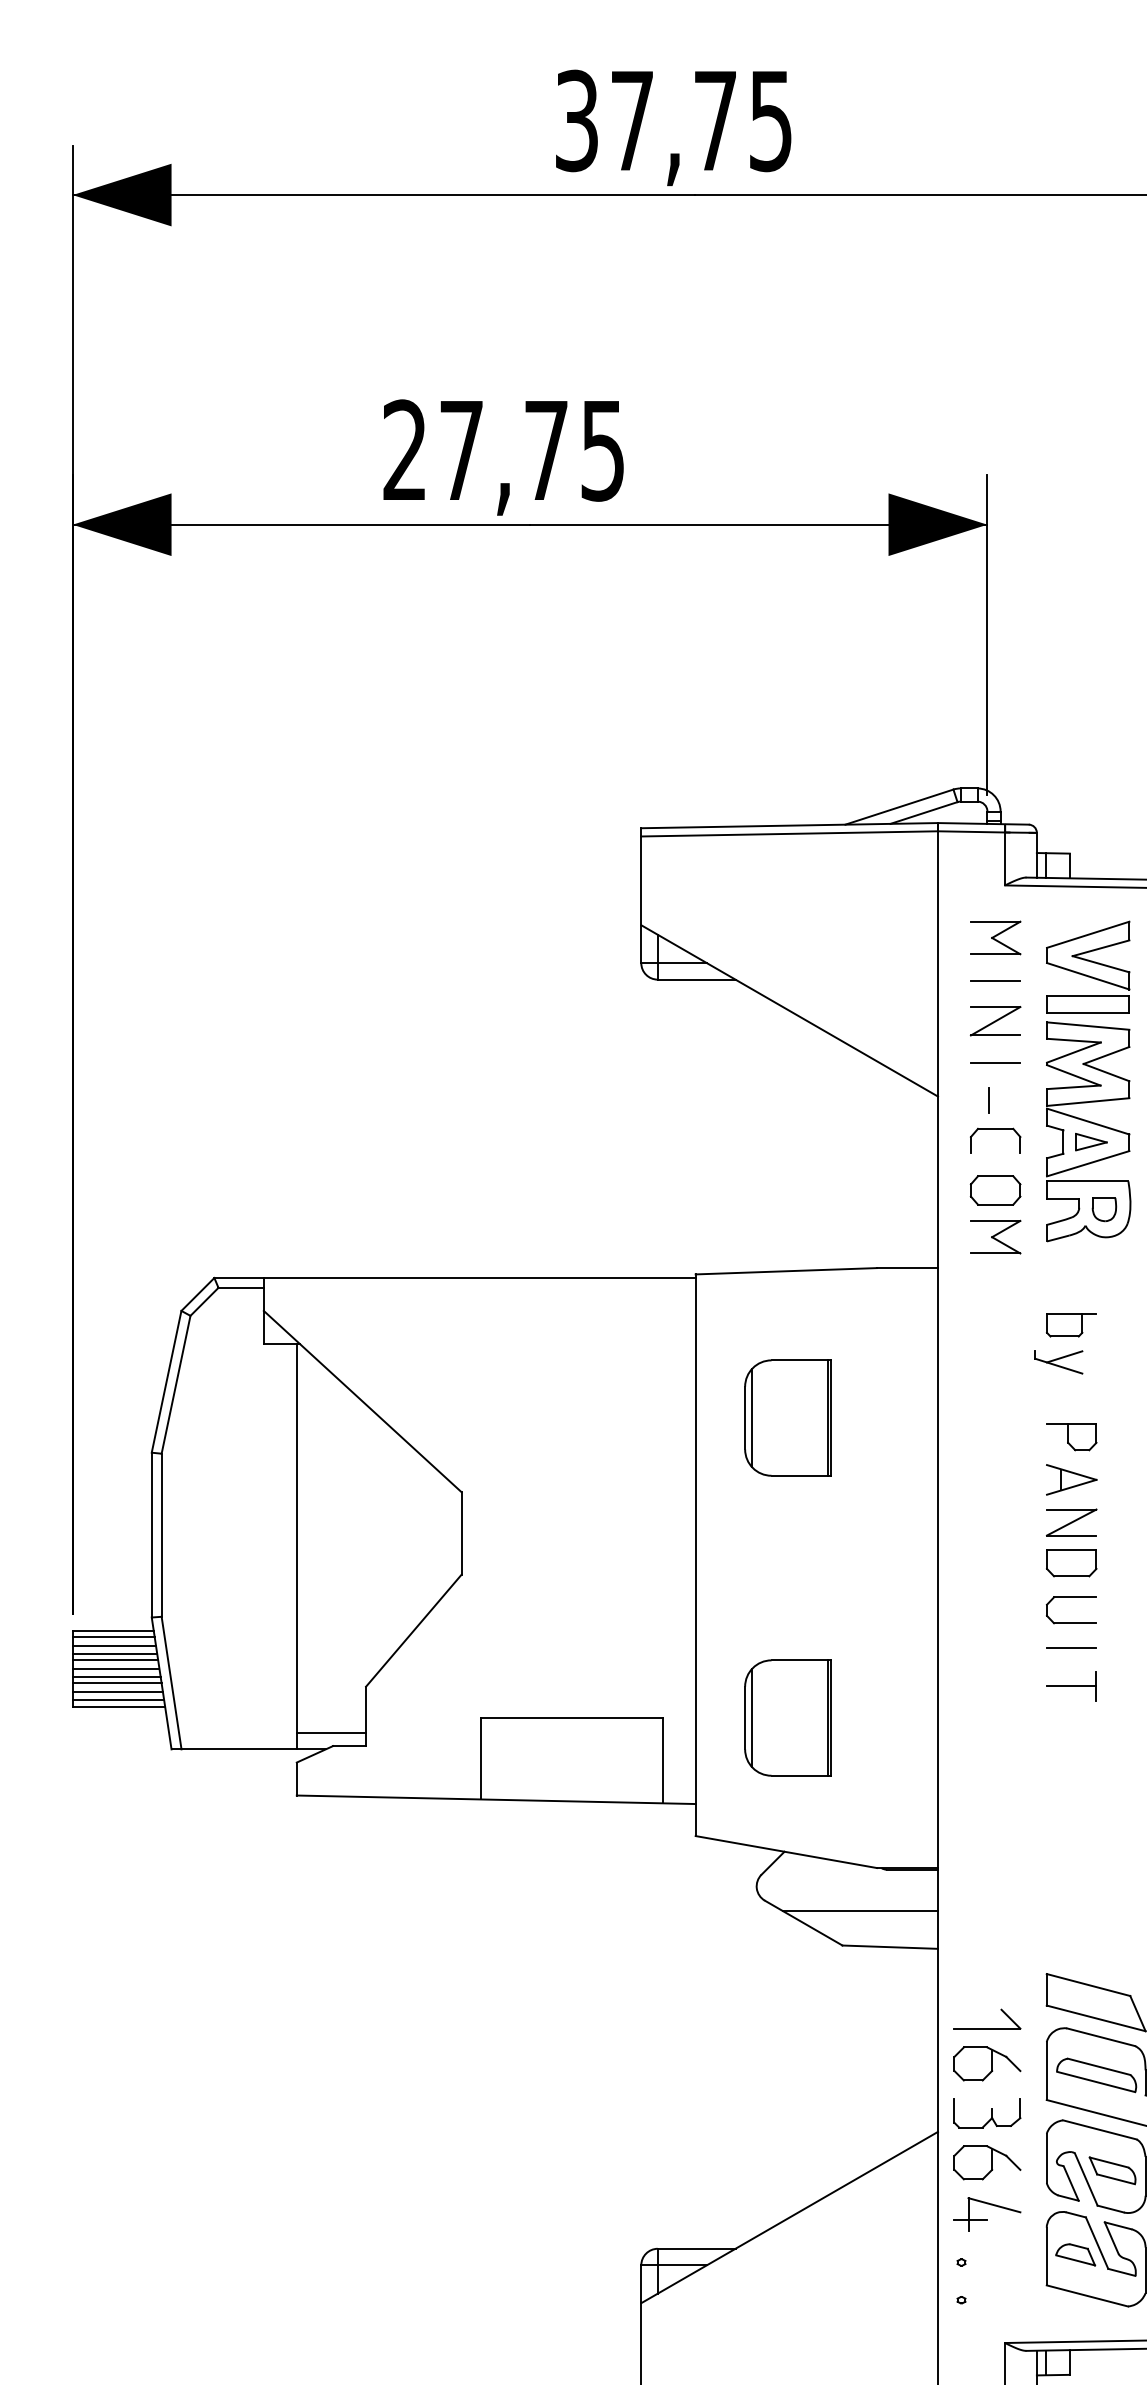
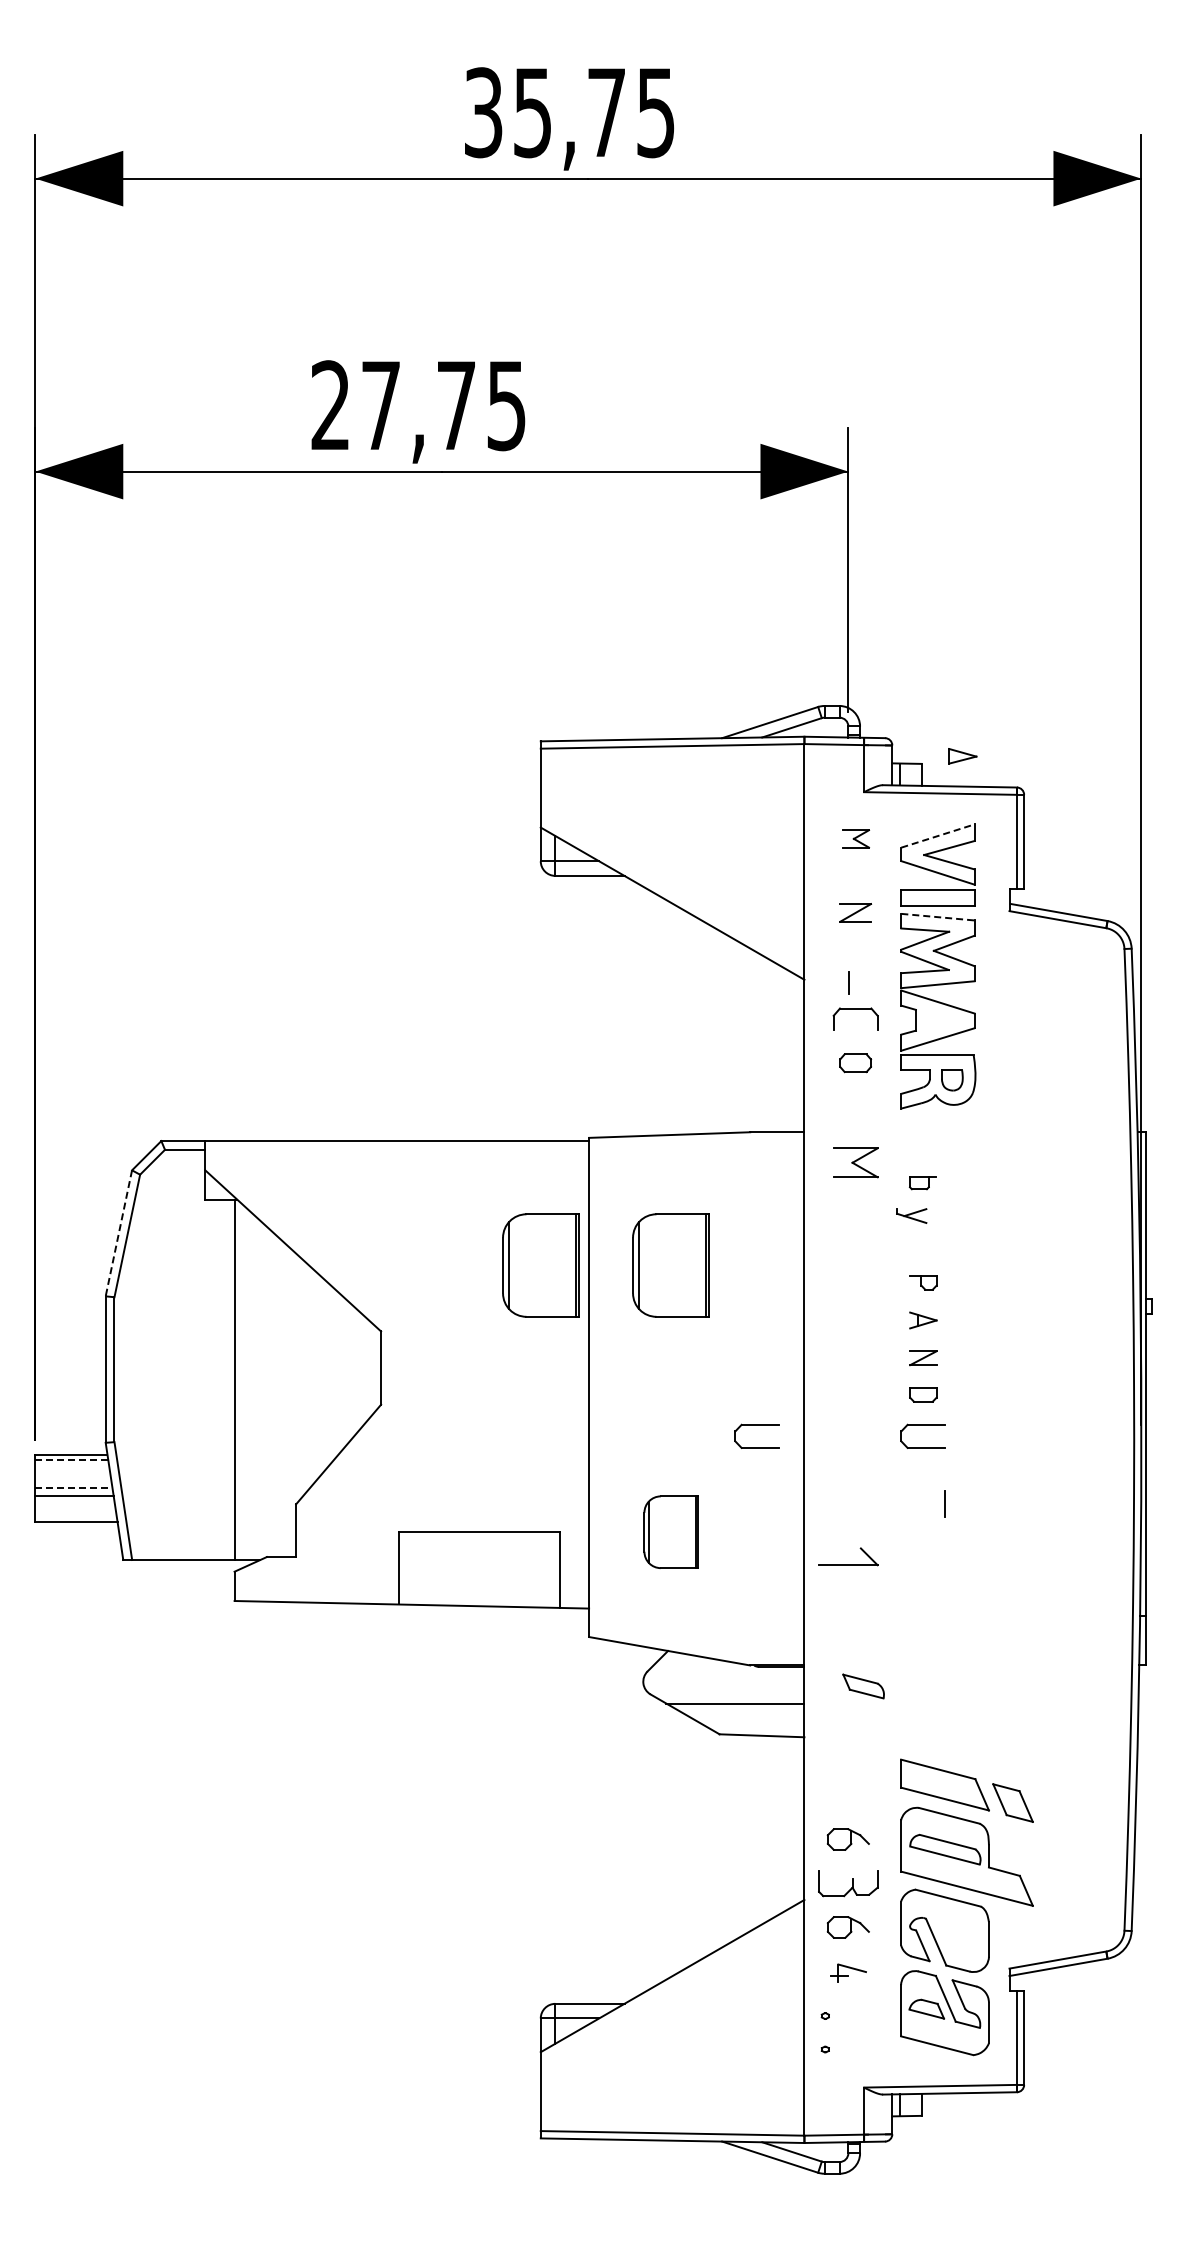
text: (631, 121) -> (532, 113), 37,75 -> 35,75
line: (1088, 934) -> (938, 835), solid -> dashed
part: (995, 937) -> (855, 838), size x0.6
line: (995, 981) -> (855, 877), removed
part: (995, 1020) -> (855, 912), size x0.7
line: (1087, 1026) -> (937, 917), solid -> dashed
line: (995, 1062) -> (855, 949), removed
part: (1091, 1142) -> (962, 756), moved
part: (995, 1189) -> (855, 1062), size x0.7
part: (995, 1236) -> (855, 1162), moved
part: (1070, 1325) -> (922, 1183), size x0.6
part: (1058, 1361) -> (911, 1215), size x0.7
line: (166, 1382) -> (118, 1233), solid -> dashed
part: (641, 1418) -> (540, 1265), added
part: (1071, 1437) -> (923, 1282), size x0.6
part: (1071, 1479) -> (923, 1320), size x0.6
part: (1071, 1521) -> (923, 1357), size x0.6
part: (1071, 1563) -> (923, 1394), size x0.6
part: (884, 1598) -> (756, 1425), added
line: (113, 1637) -> (71, 1460), solid -> dashed
line: (114, 1645) -> (72, 1467), removed
line: (1071, 1647) -> (923, 1469), removed
line: (114, 1654) -> (72, 1475), removed
line: (115, 1659) -> (73, 1480), removed
line: (115, 1668) -> (73, 1488), solid -> dashed
line: (116, 1683) -> (74, 1501), removed
line: (1071, 1685) -> (923, 1503), removed
line: (117, 1691) -> (75, 1508), removed
line: (117, 1700) -> (75, 1516), removed
part: (787, 1718) -> (670, 1532), size x0.7
line: (331, 1733) -> (265, 1545), removed
part: (987, 2027) -> (848, 1564), moved
part: (987, 2063) -> (848, 1839), size x0.7
part: (987, 2162) -> (848, 1927), size x0.7
part: (1112, 2170) -> (863, 1686), moved
part: (987, 2213) -> (848, 1972), size x0.6

